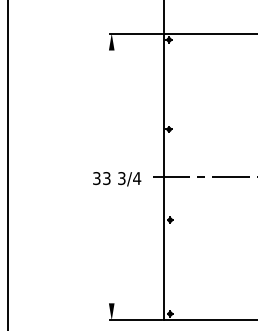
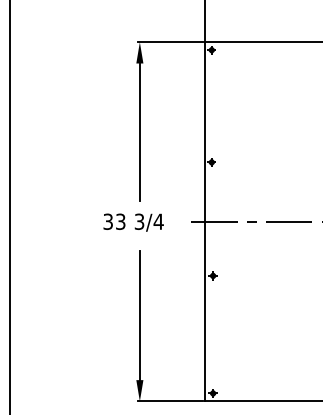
line: (111, 104) -> (139, 131), added
text: (117, 179) -> (133, 222), moved
line: (111, 251) -> (139, 315), added

